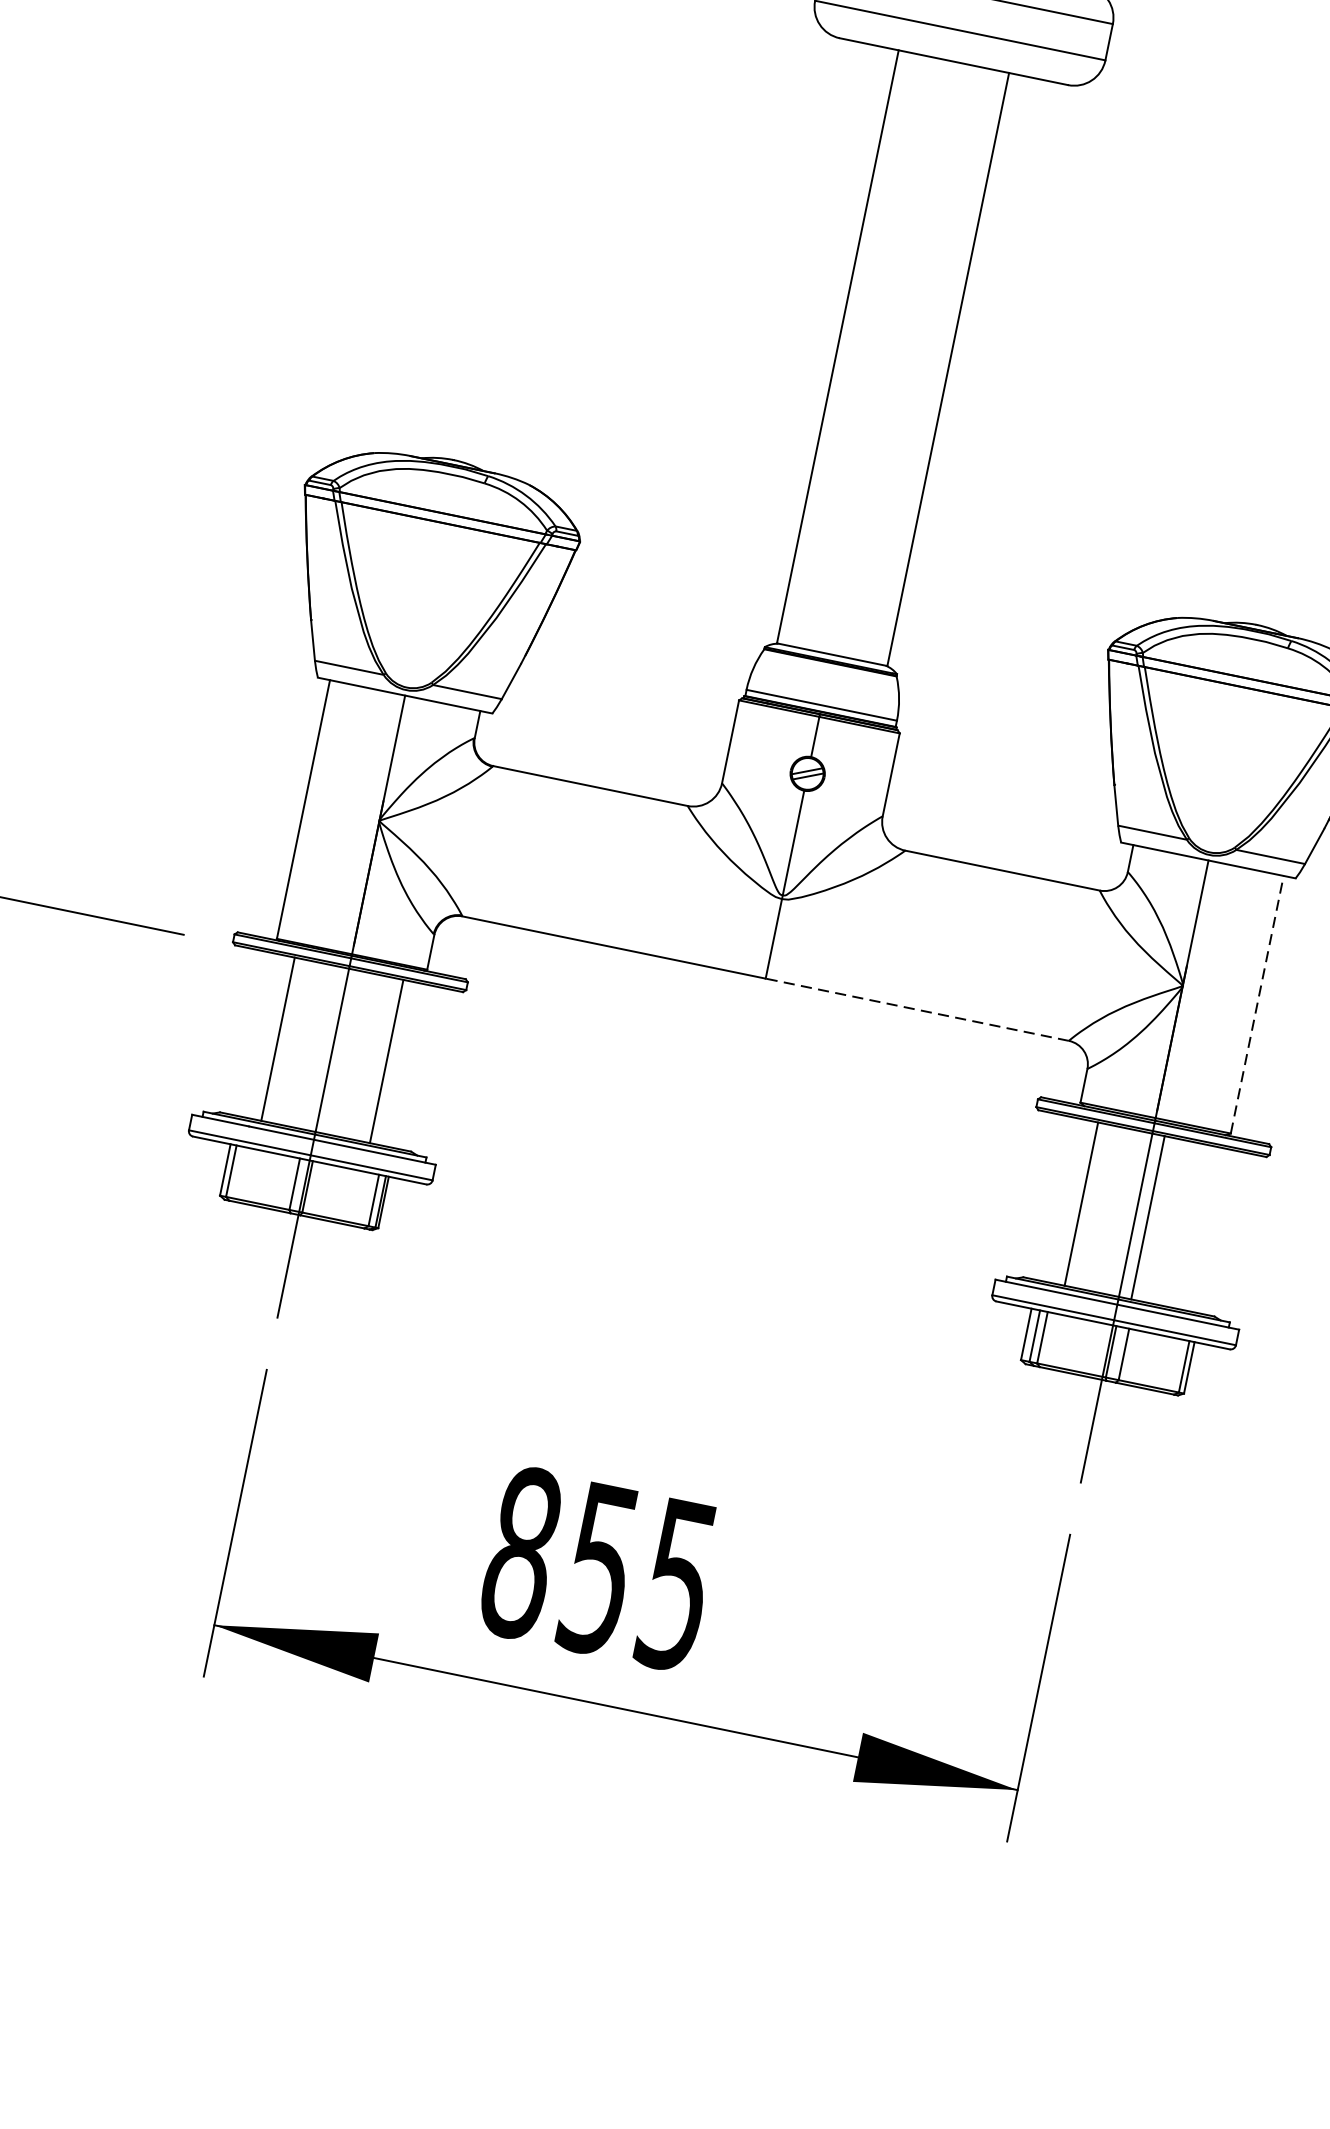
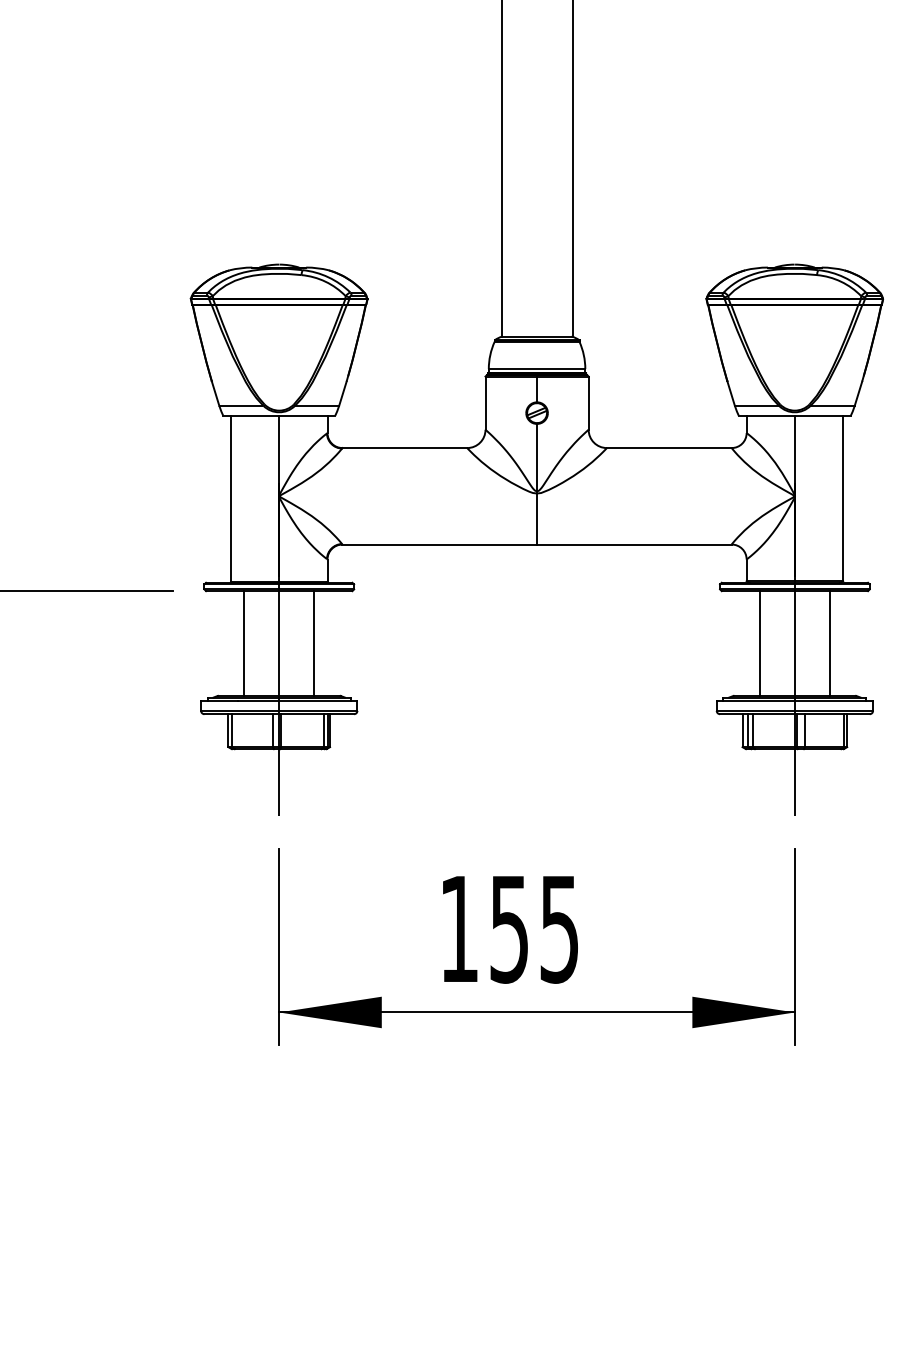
line: (1257, 1004) -> (843, 498), dashed -> solid
line: (915, 1009) -> (633, 544), dashed -> solid
line: (1147, 1217) -> (829, 643), moved
text: (522, 1552) -> (459, 928), 855 -> 155

